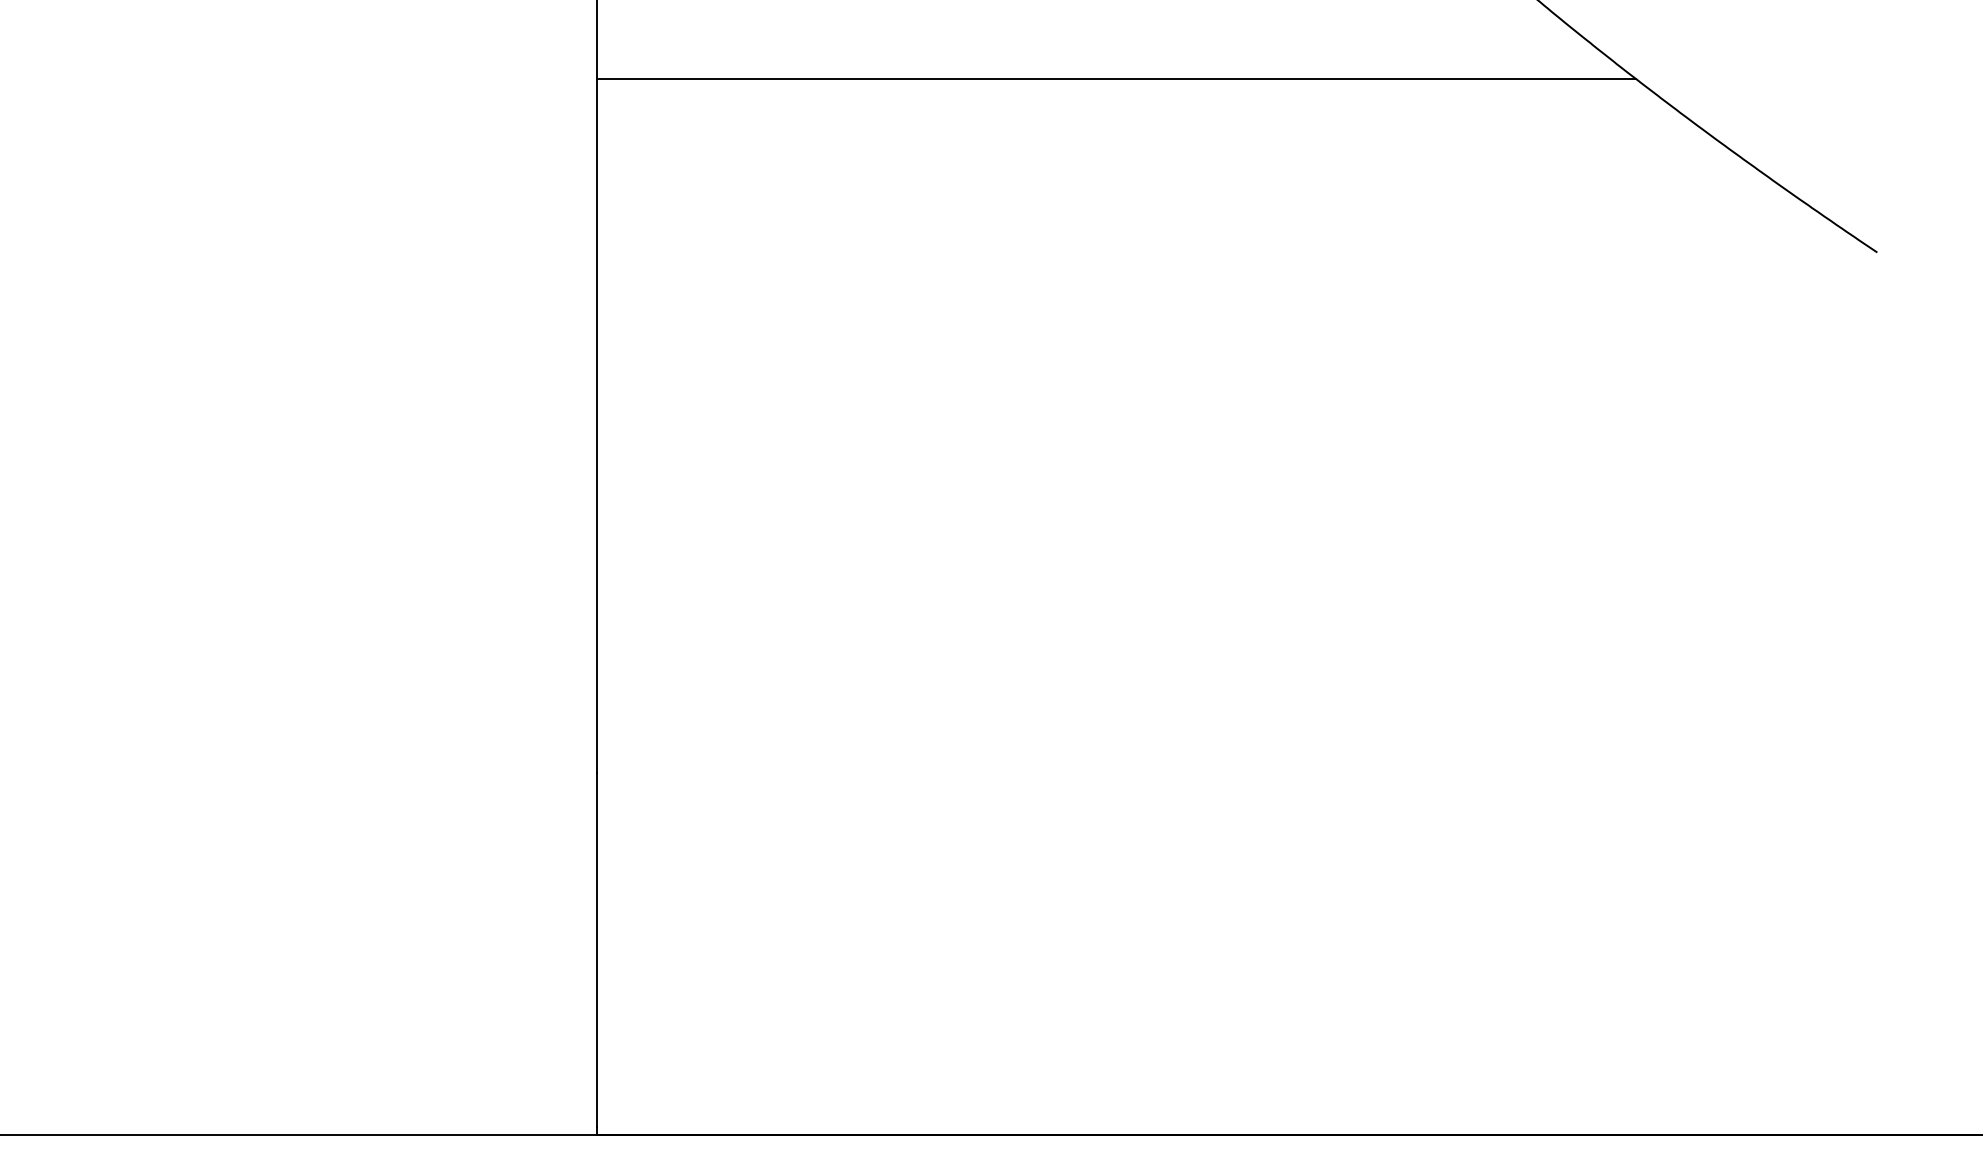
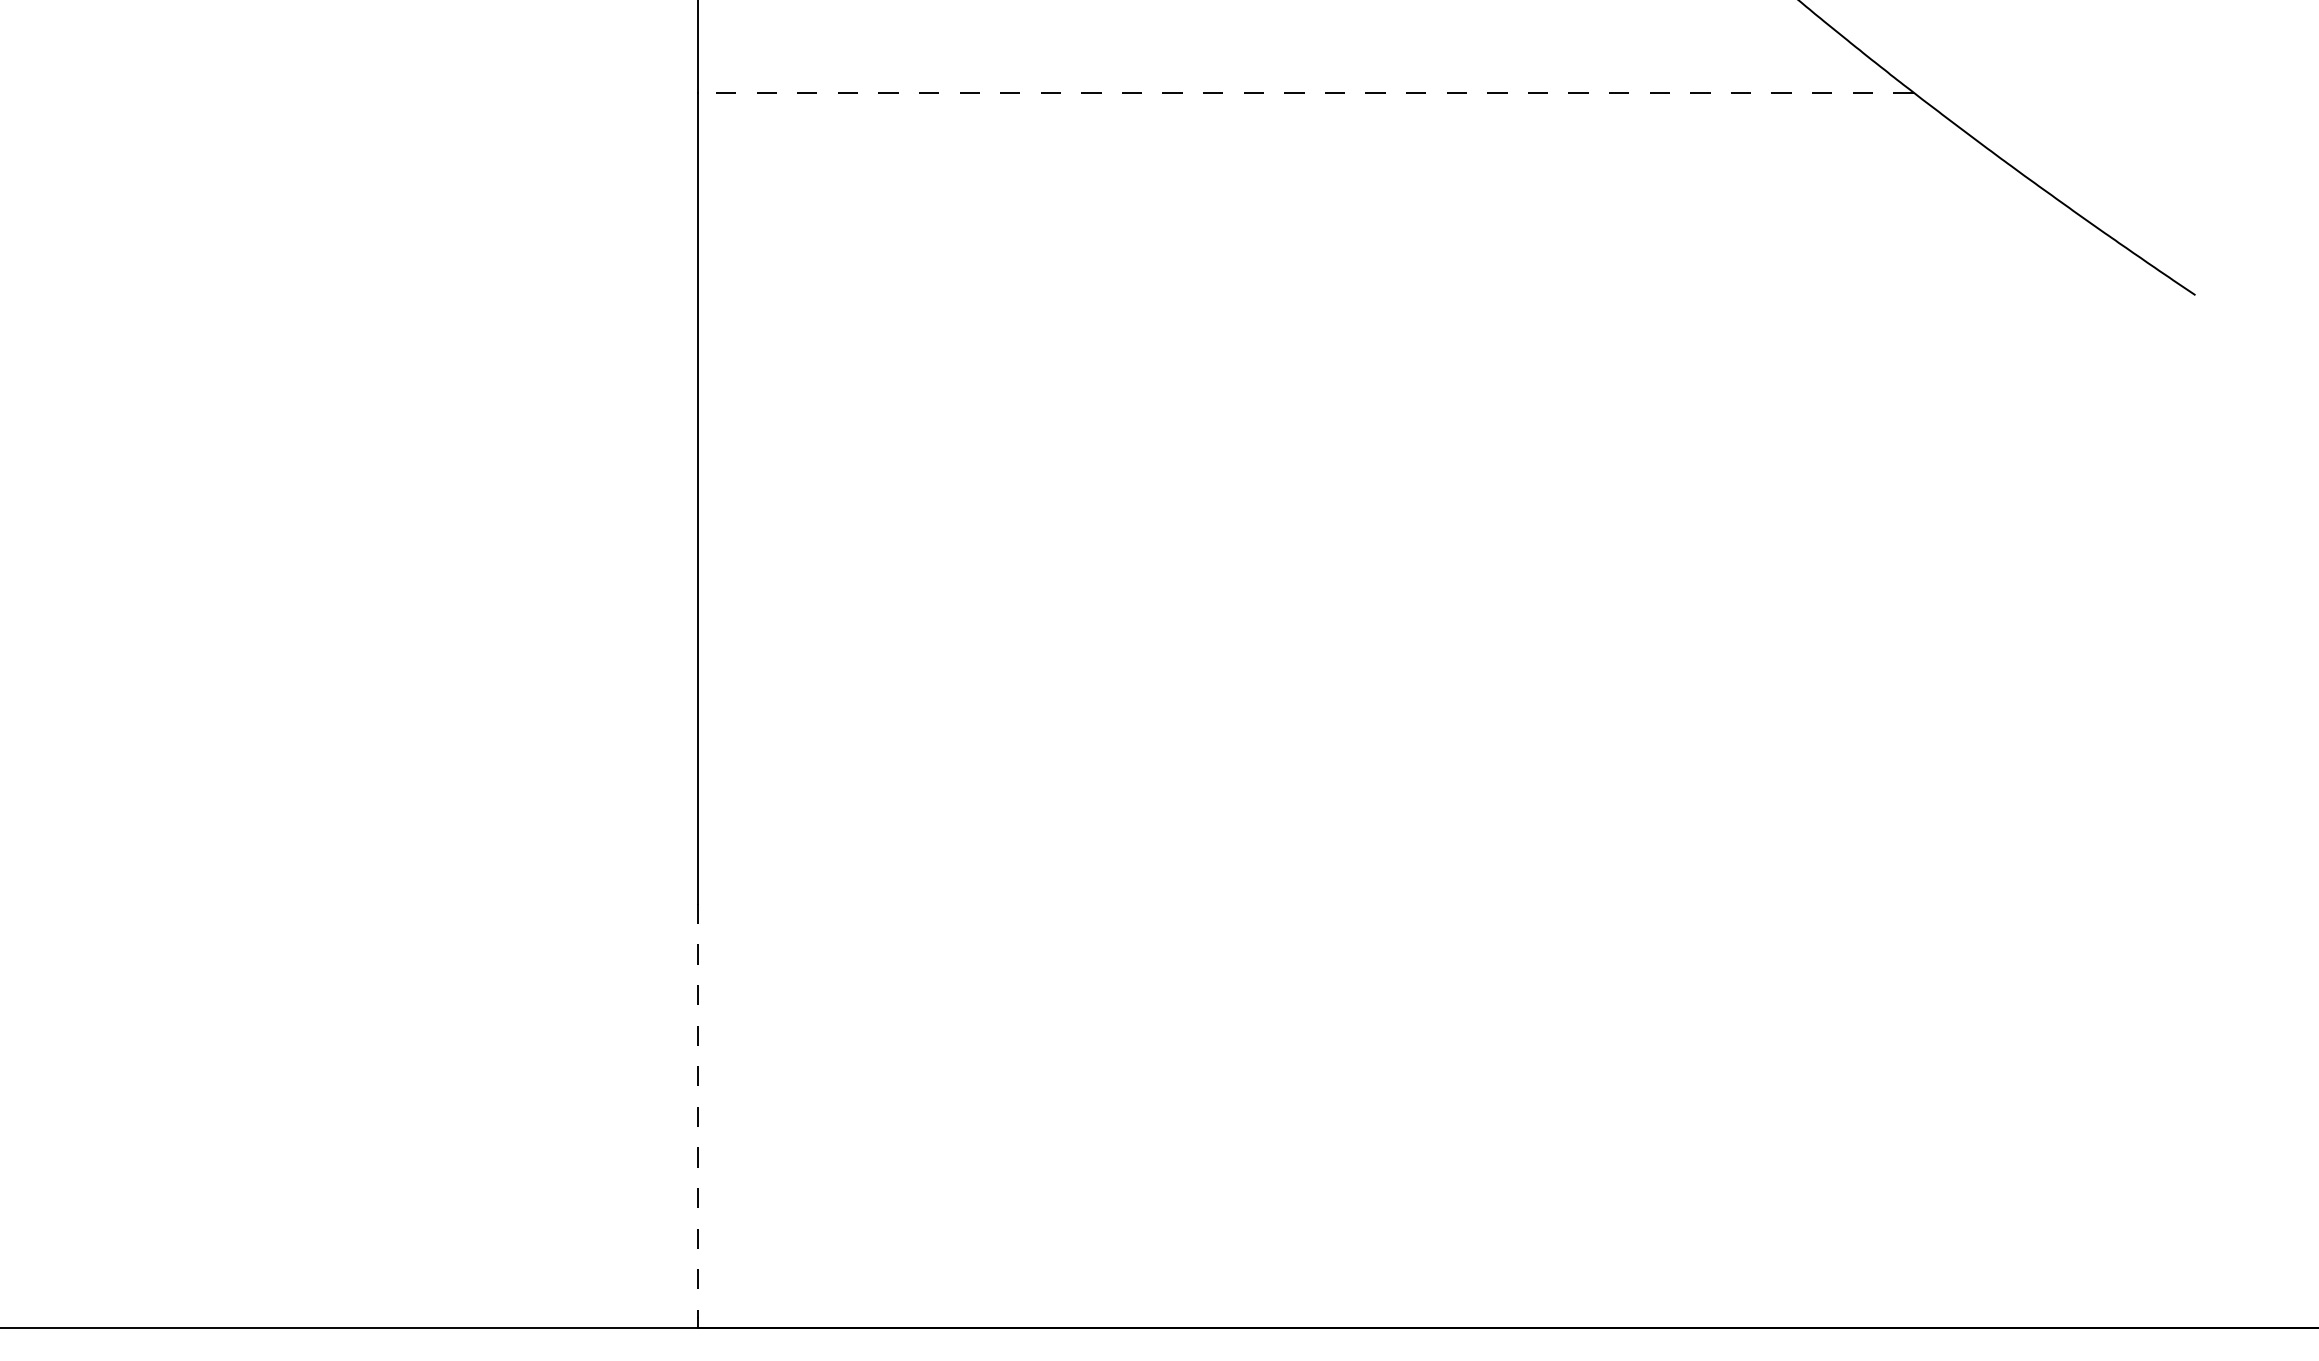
line: (1116, 79) -> (1305, 92), solid -> dashed
line: (597, 950) -> (698, 1111), solid -> dashed

